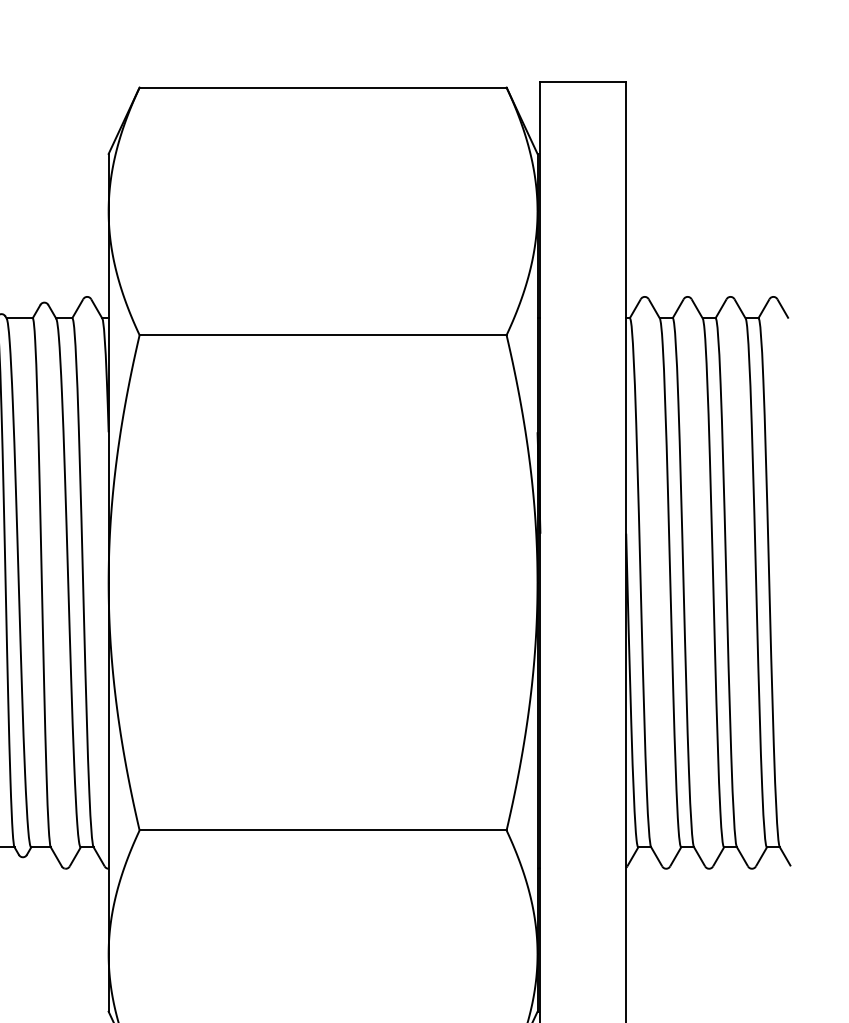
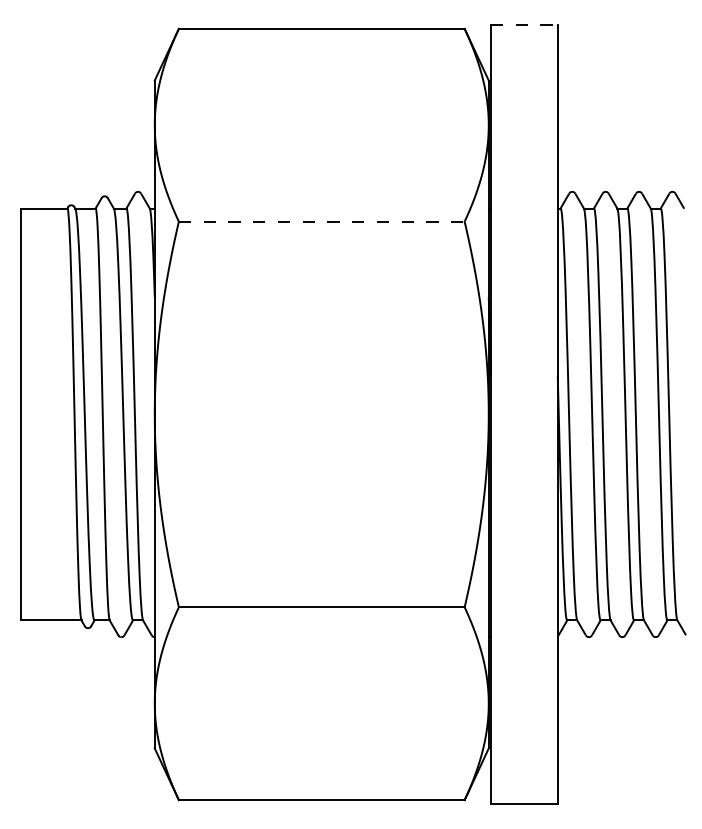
line: (583, 81) -> (524, 24), solid -> dashed
line: (322, 334) -> (321, 221), solid -> dashed

